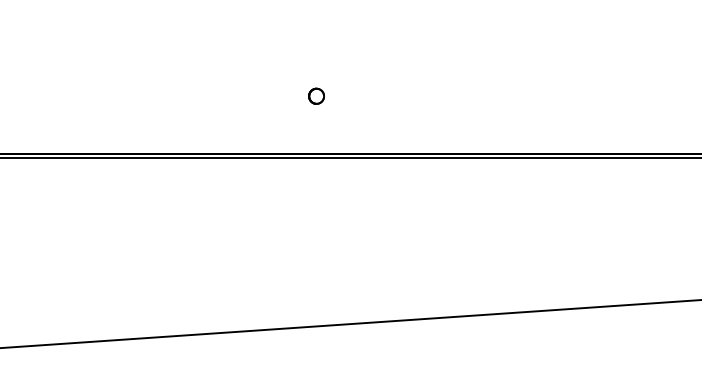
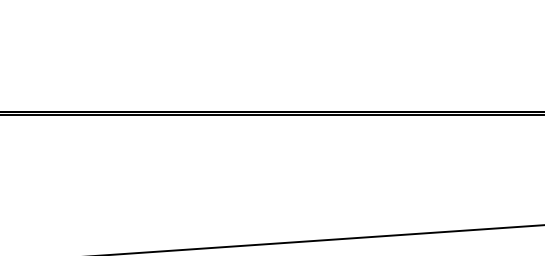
part: (316, 95) -> (228, 66), removed

